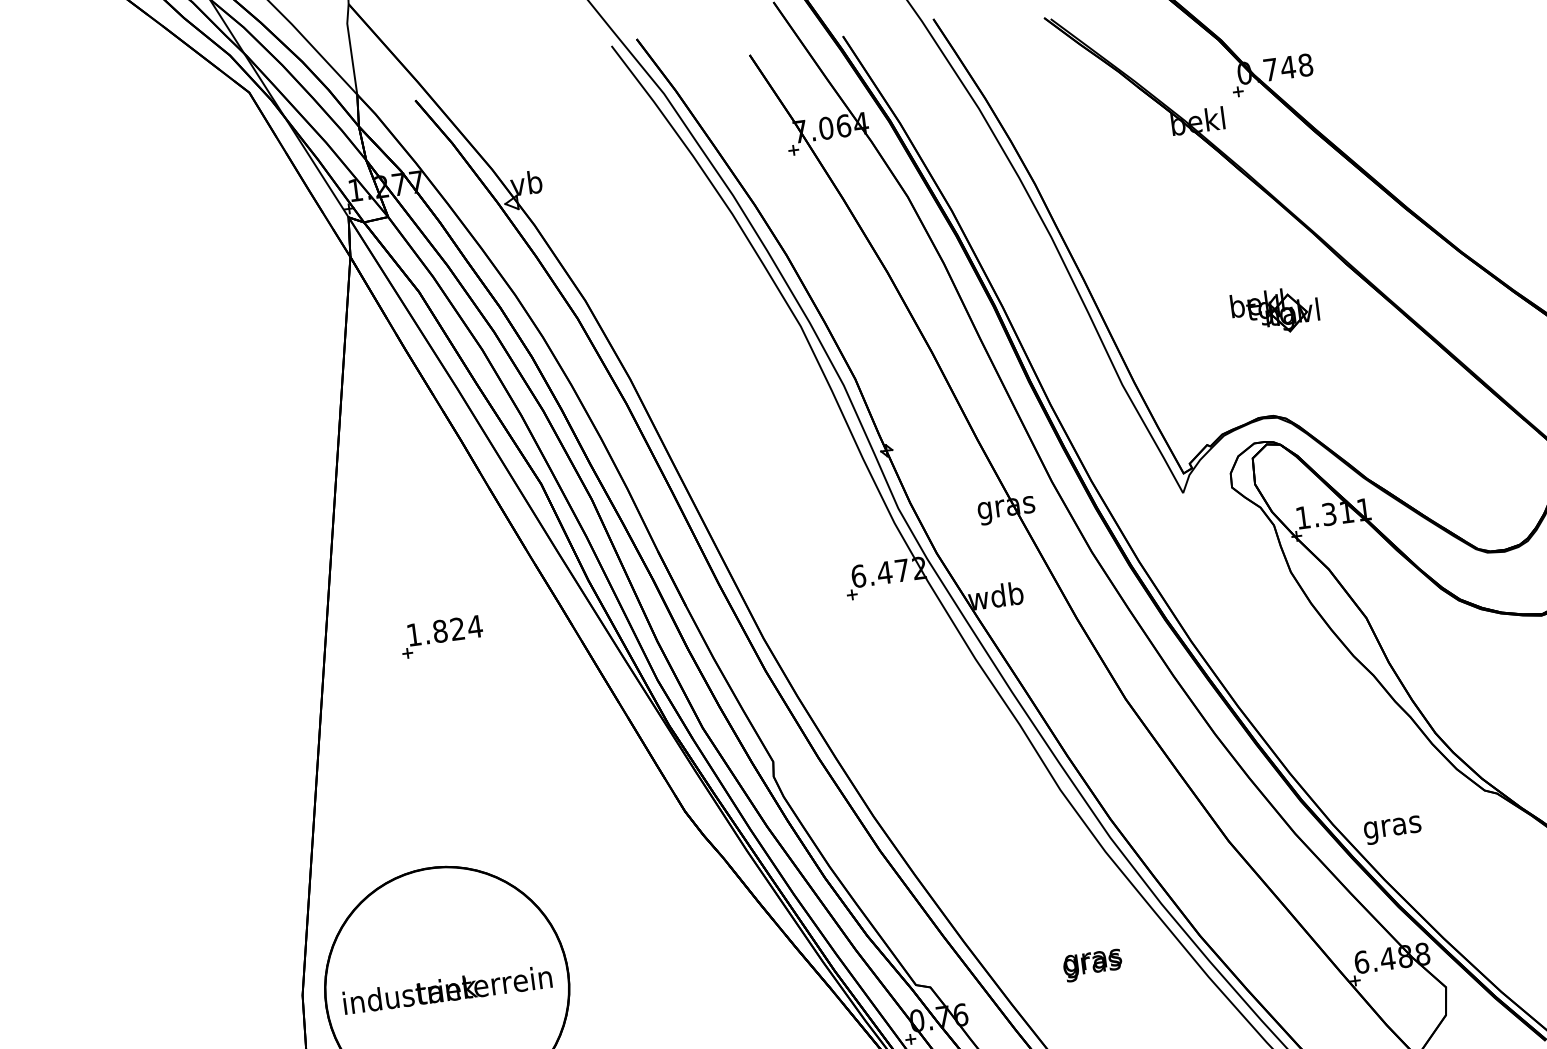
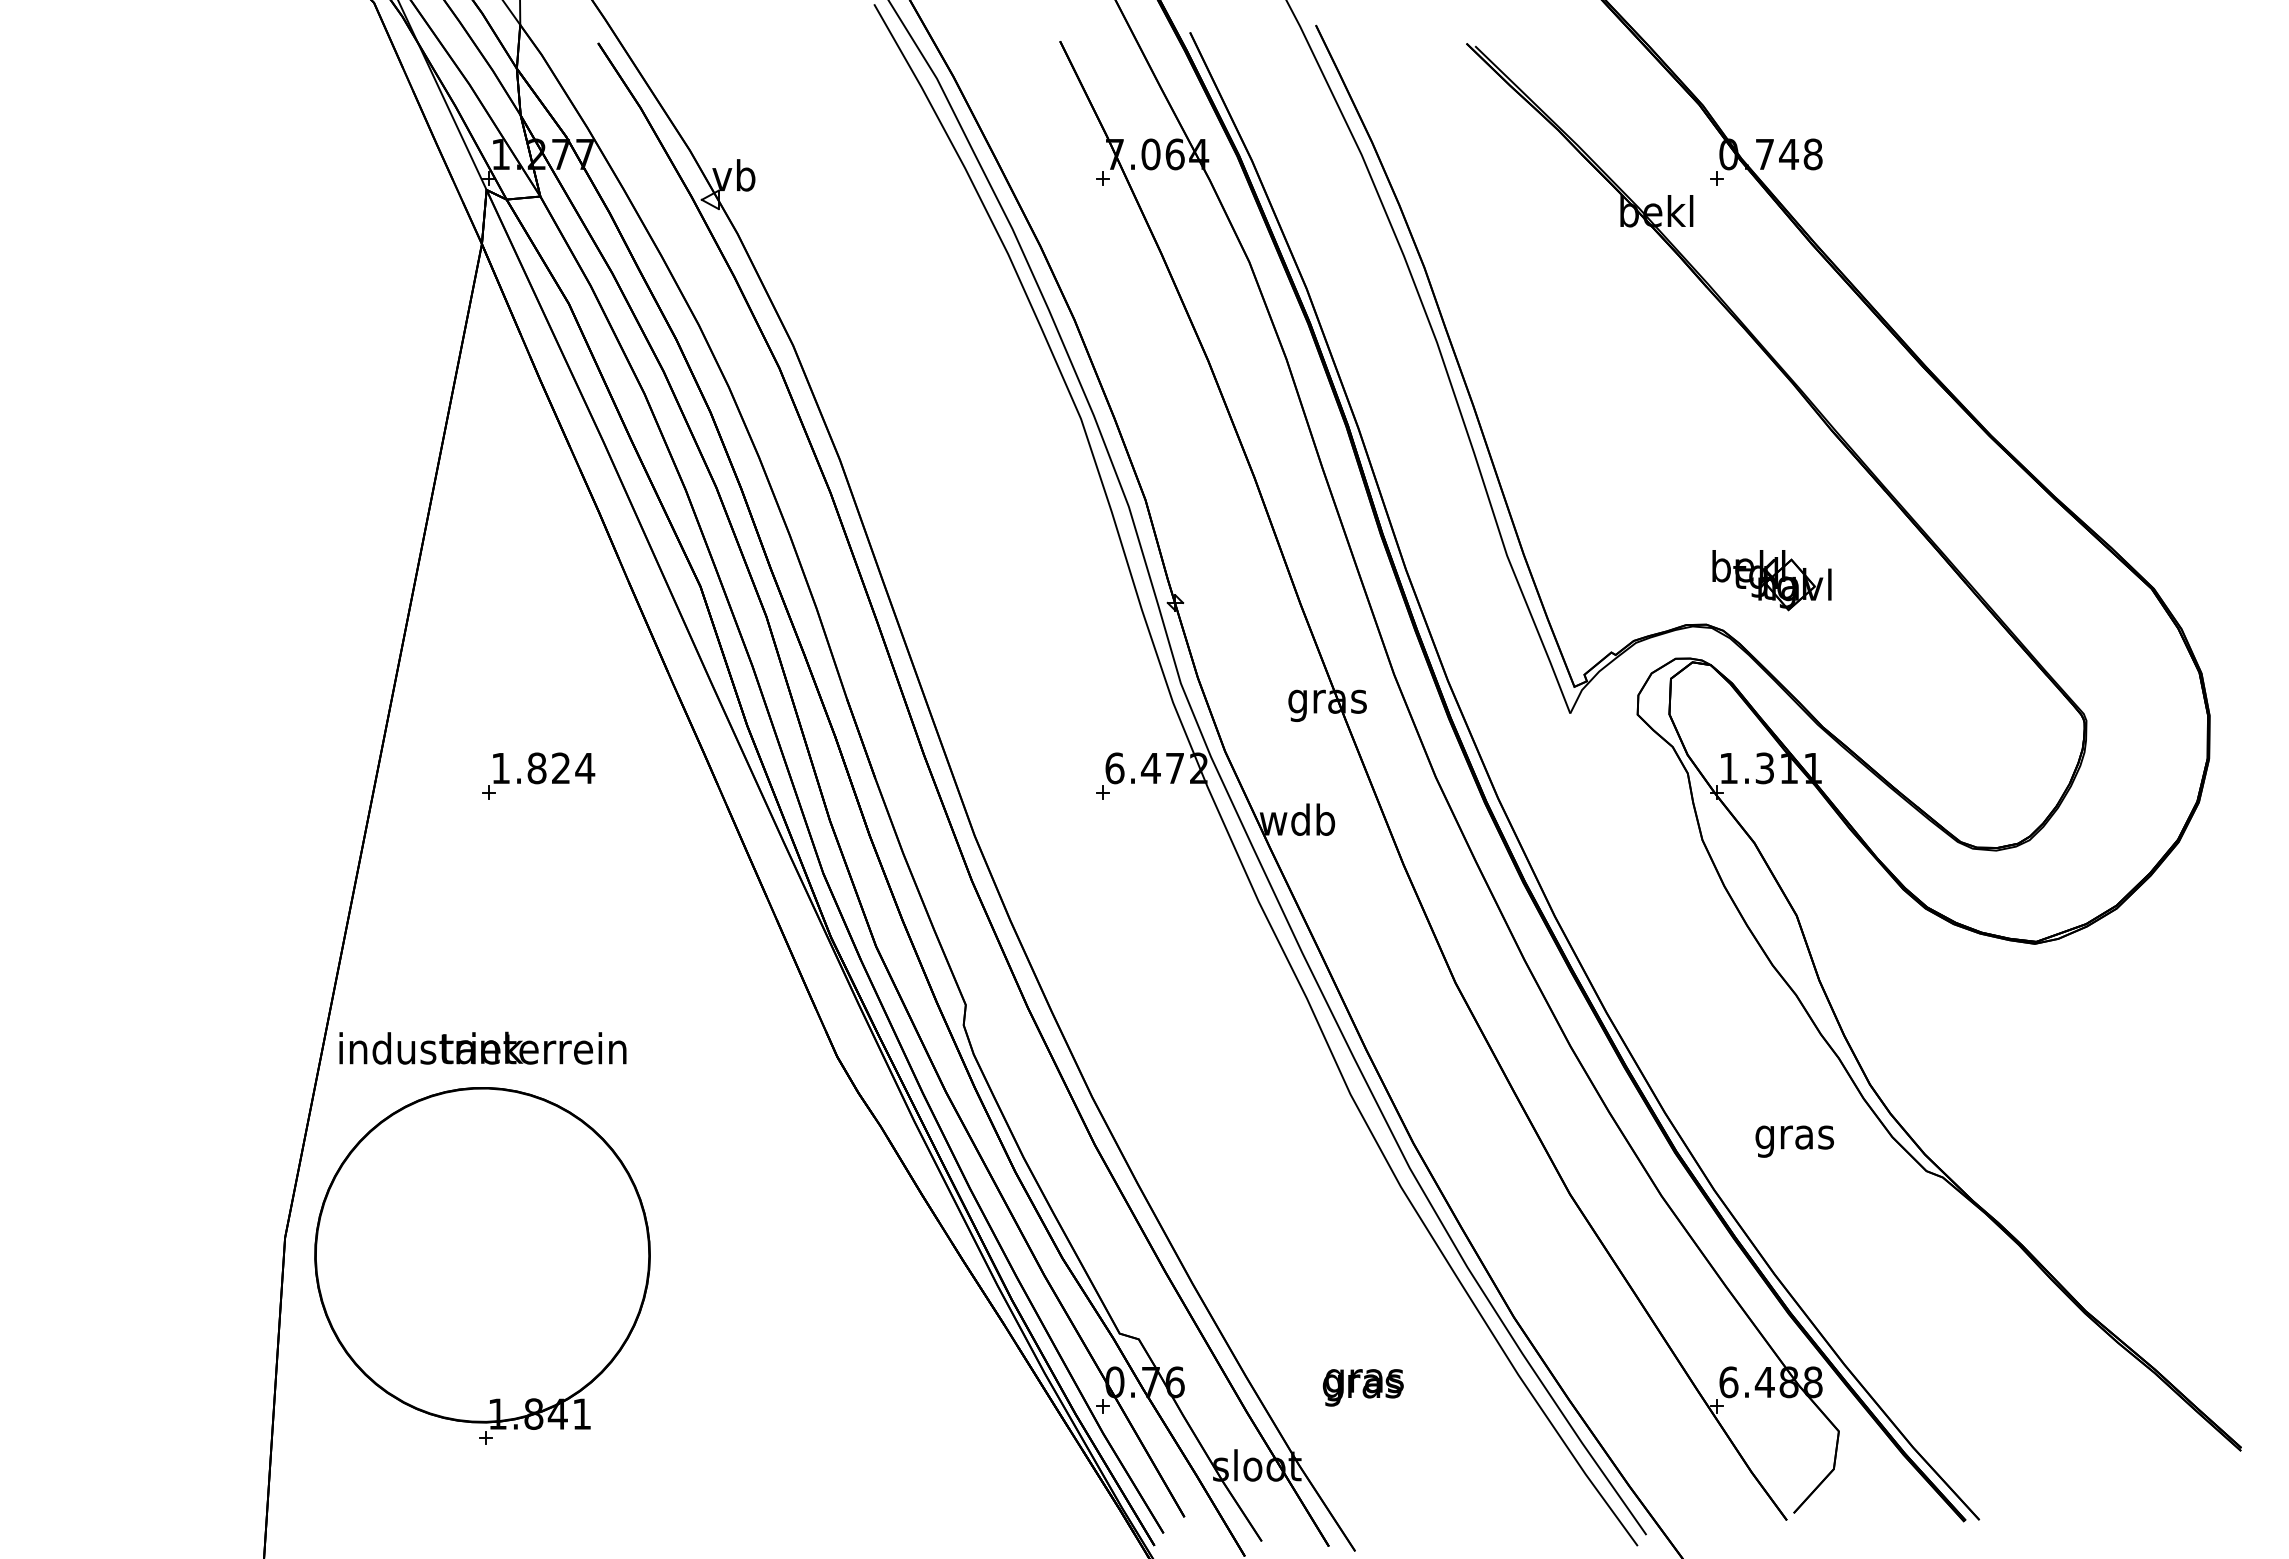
part: (1275, 311) -> (1771, 580), moved
text: (1392, 830) -> (1794, 1141), moved
text: (1092, 965) -> (1362, 1387), moved
text: (447, 989) -> (482, 1047), moved

